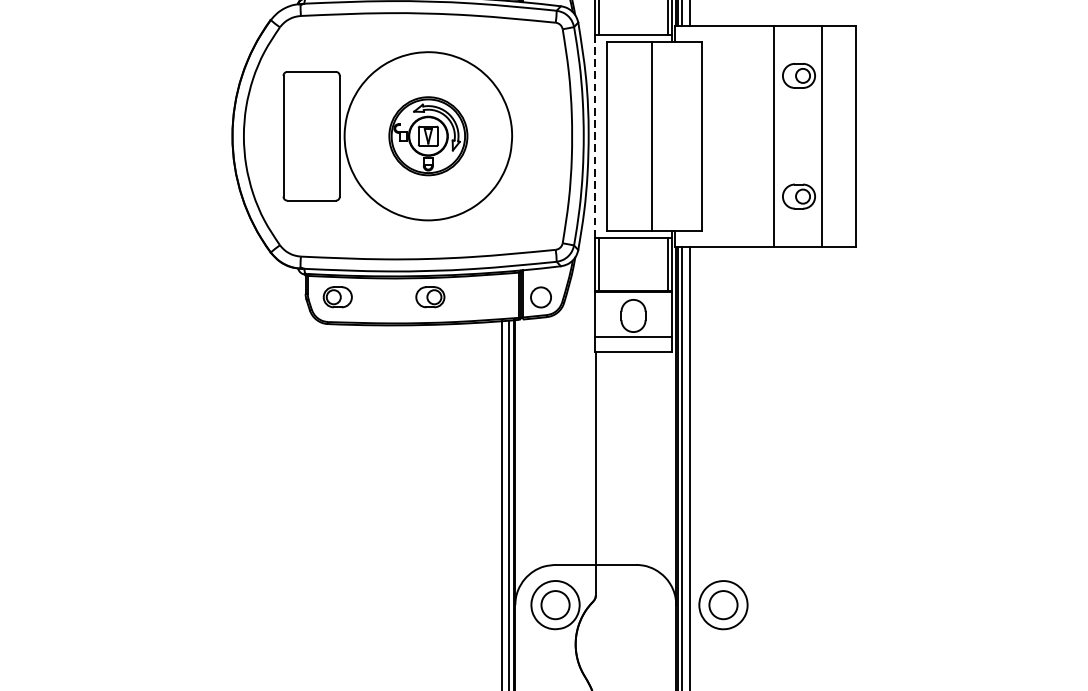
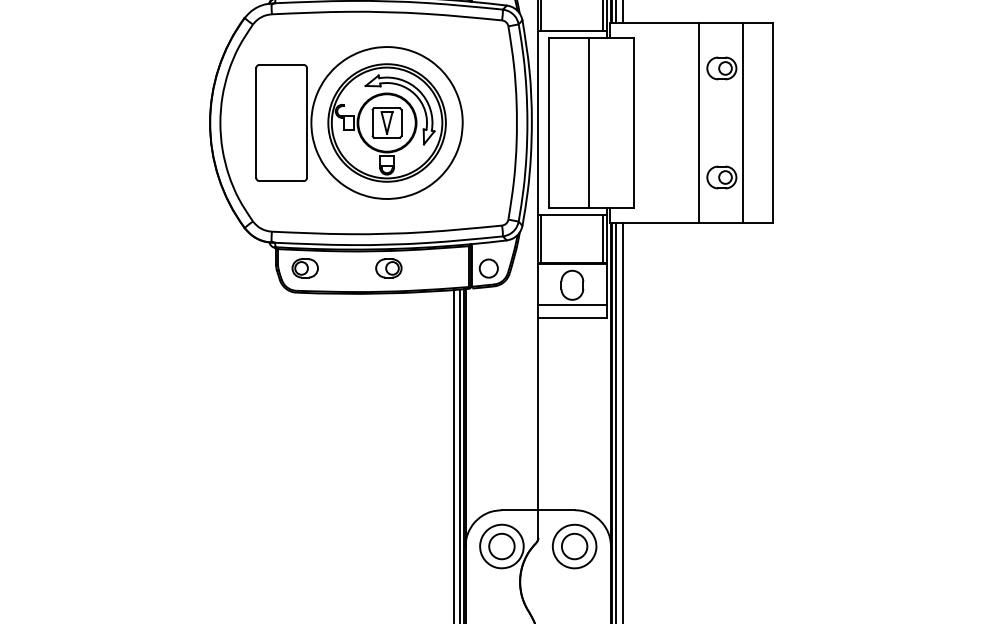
part: (427, 135) -> (386, 122), size x1.67
line: (594, 136) -> (537, 123), dashed -> solid
part: (723, 605) -> (574, 546), moved

